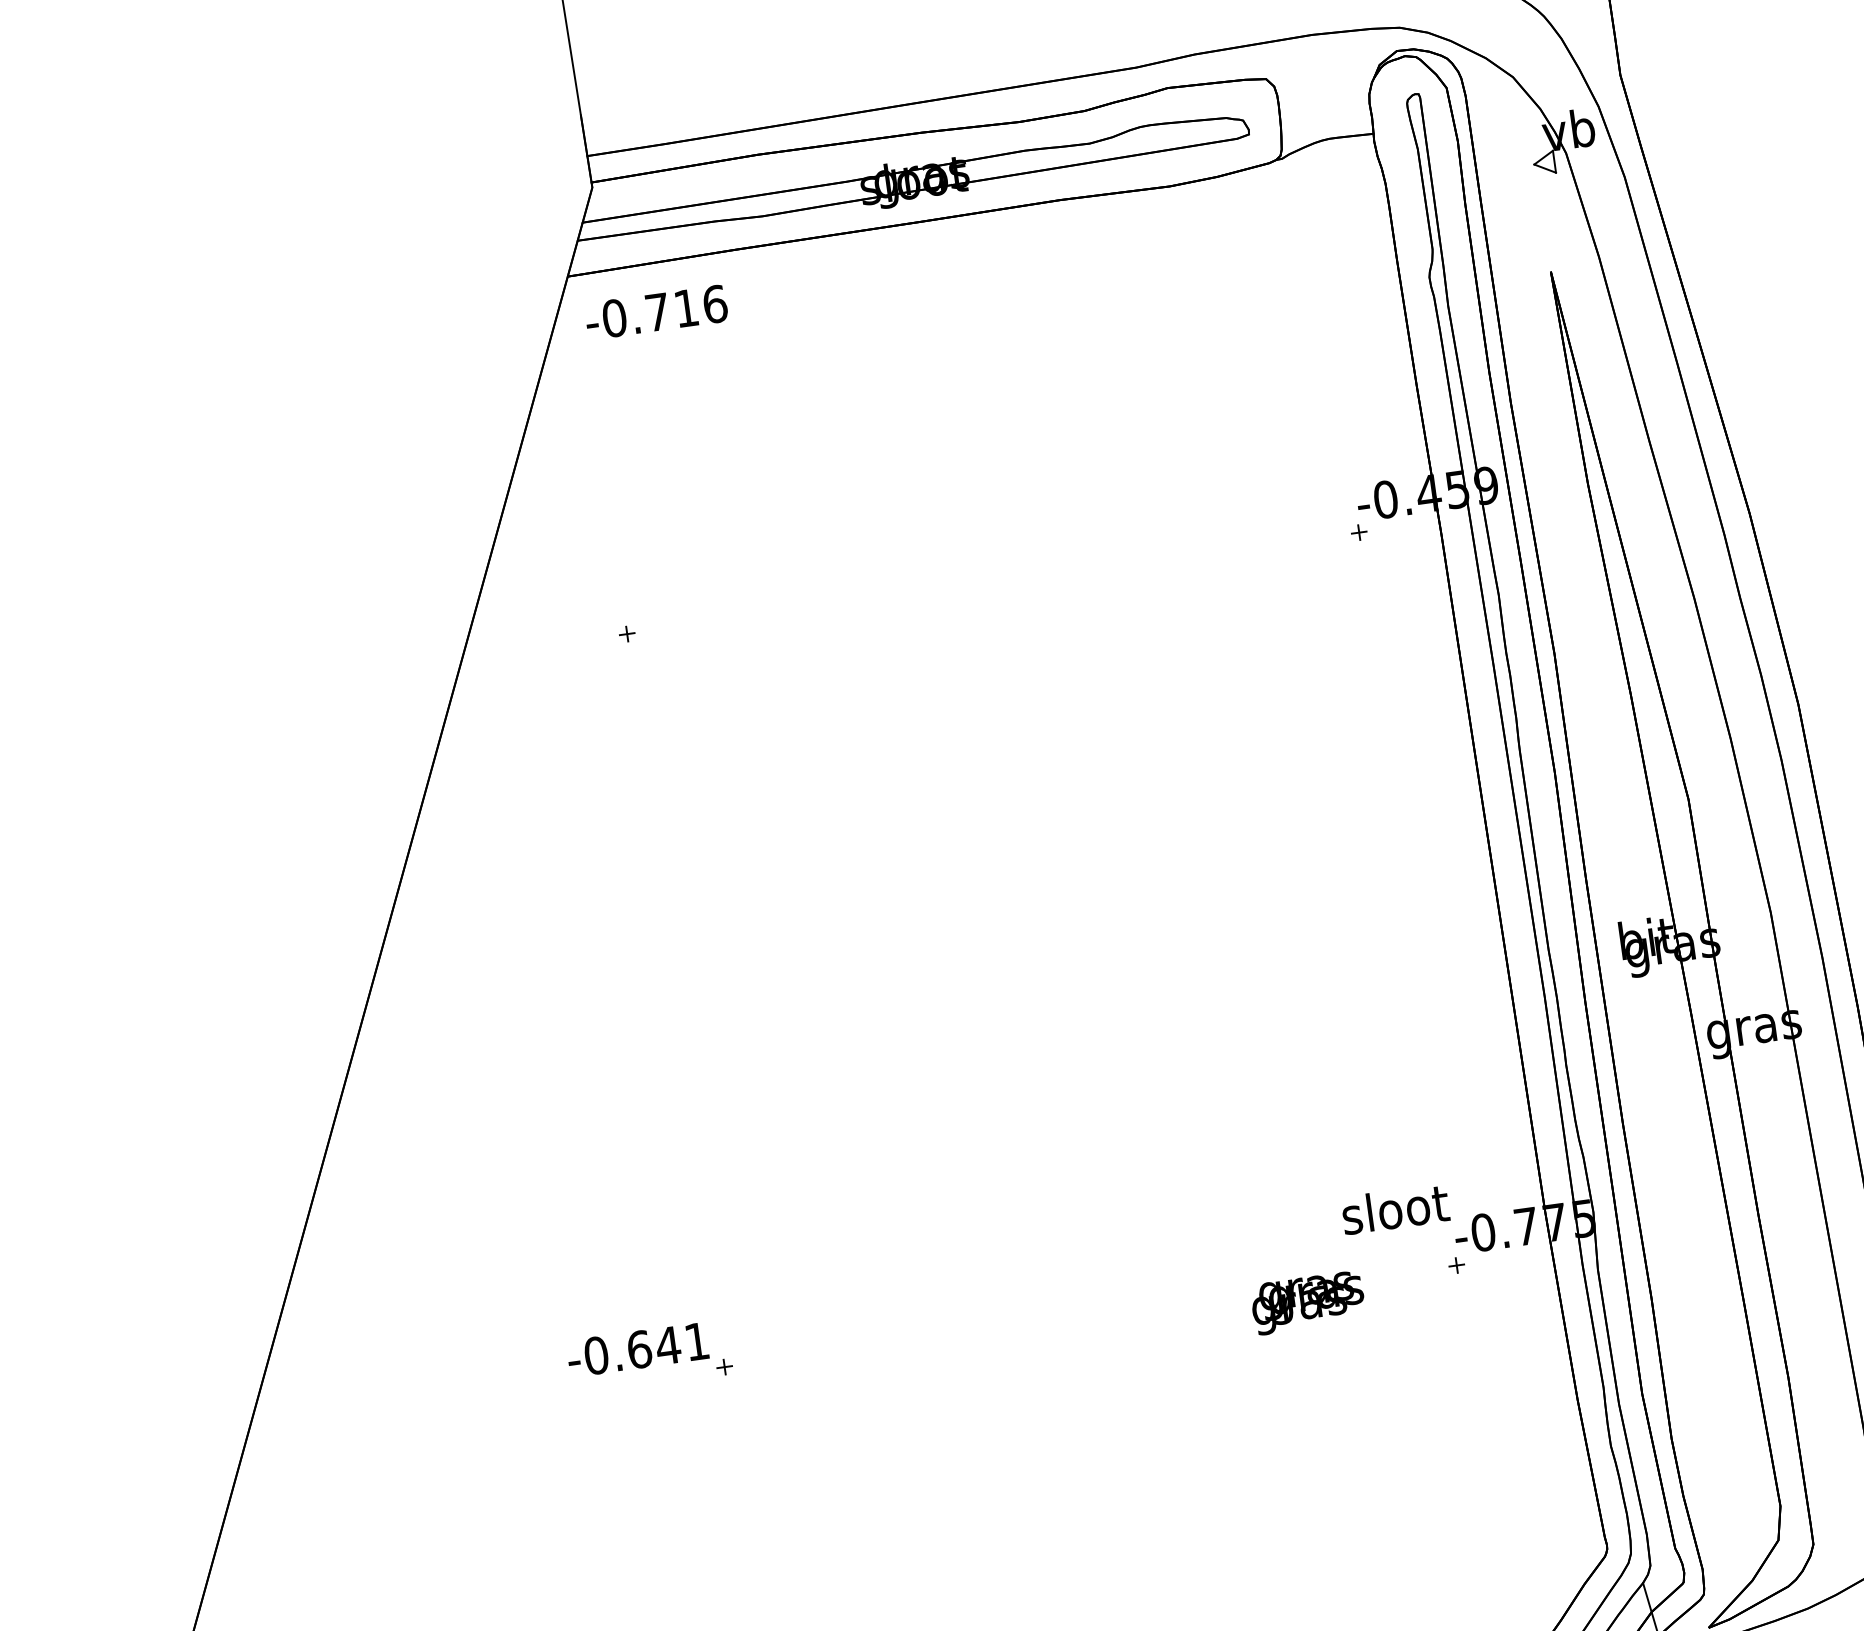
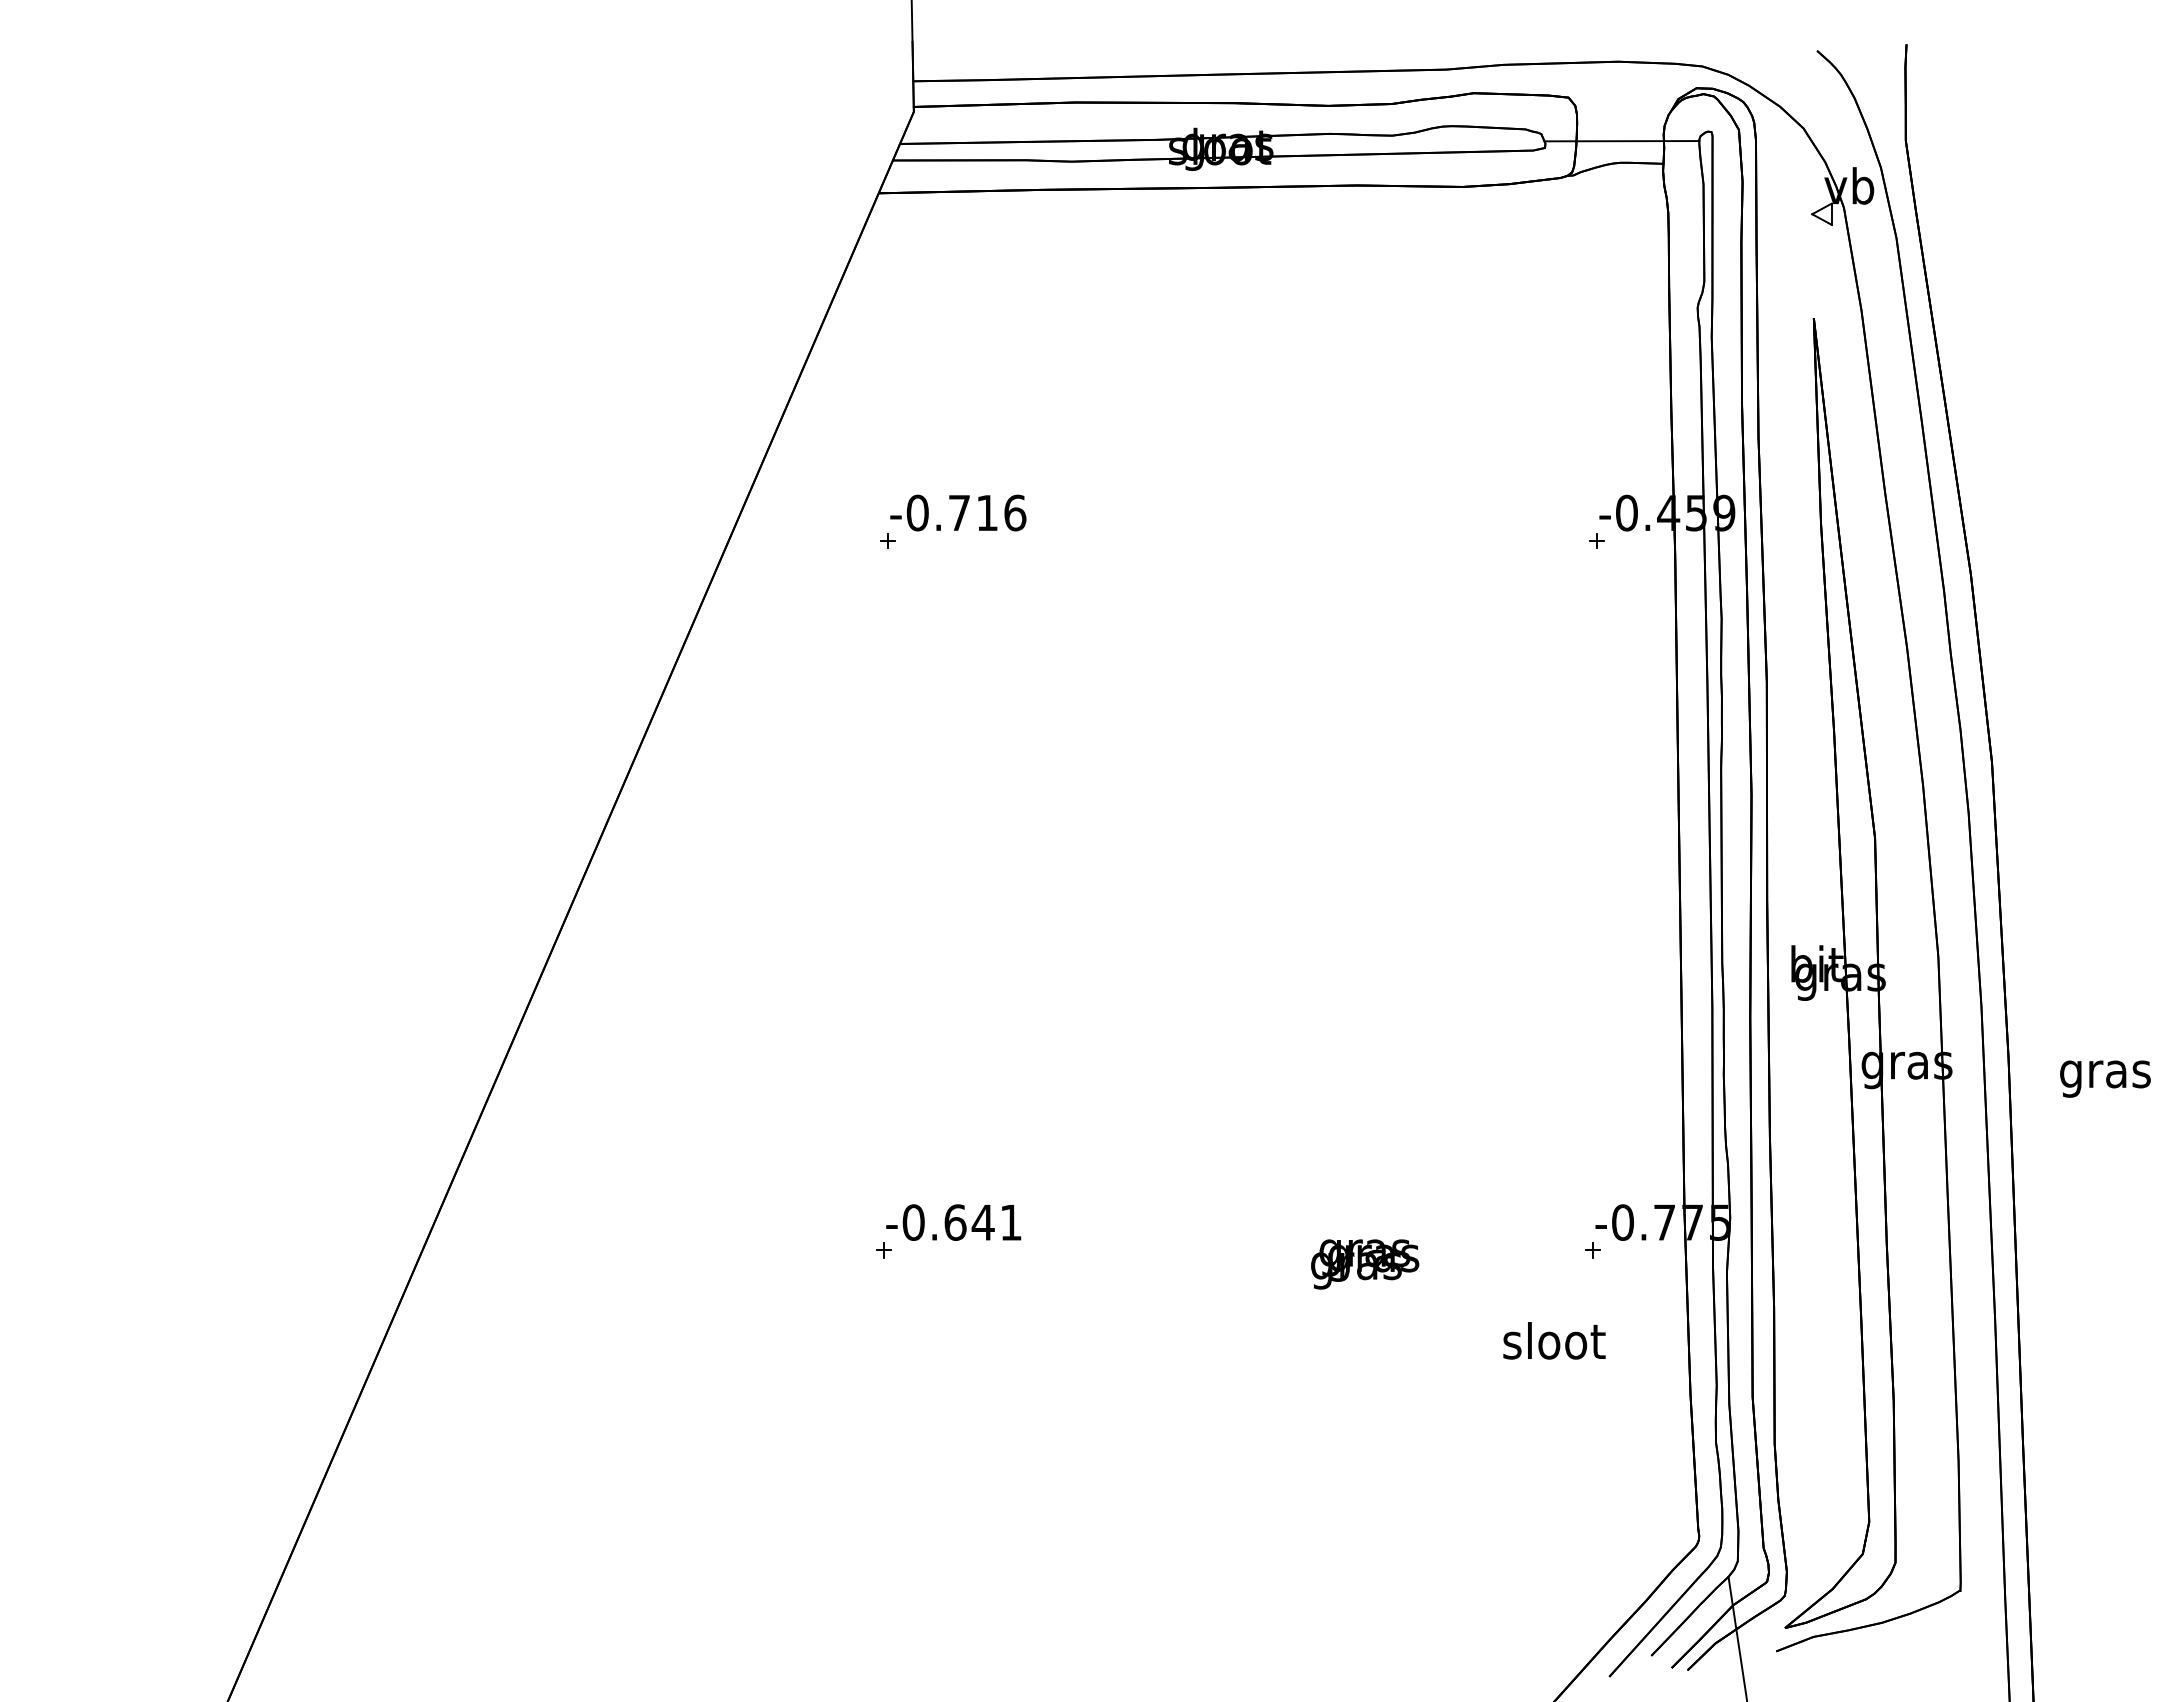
line: (1327, 116) -> (1621, 141), added
text: (656, 311) -> (958, 512), moved
text: (1395, 1208) -> (1554, 1340), moved
text: (1308, 1302) -> (1365, 1264), moved
text: (637, 1349) -> (953, 1222), moved

